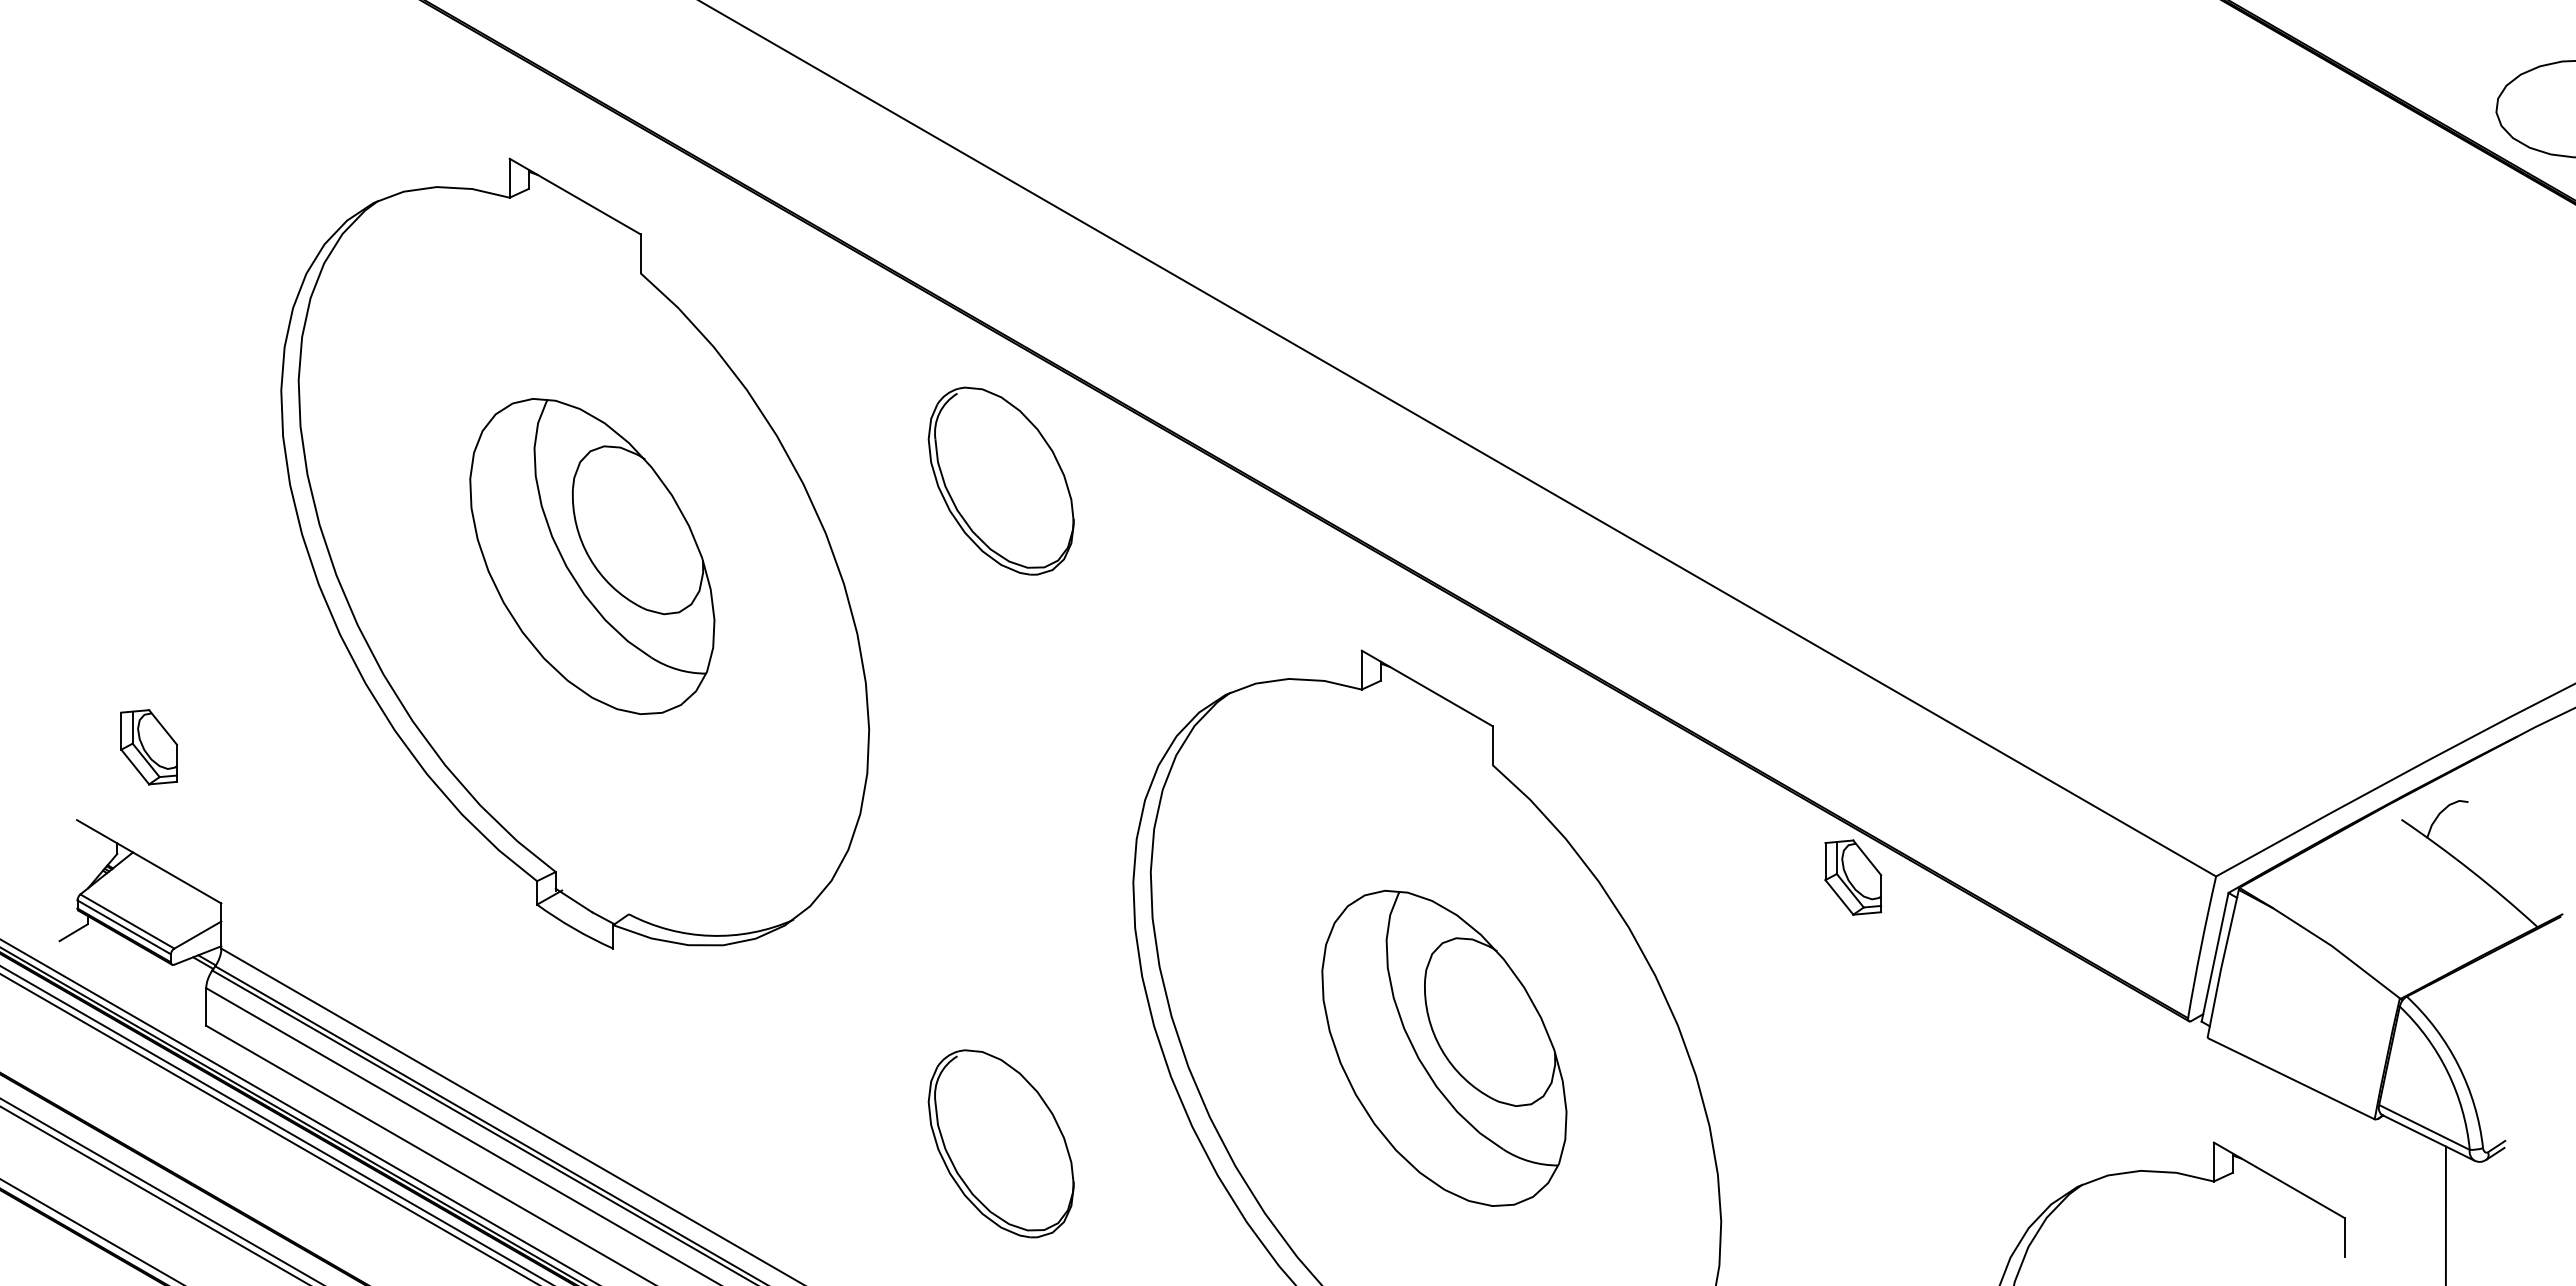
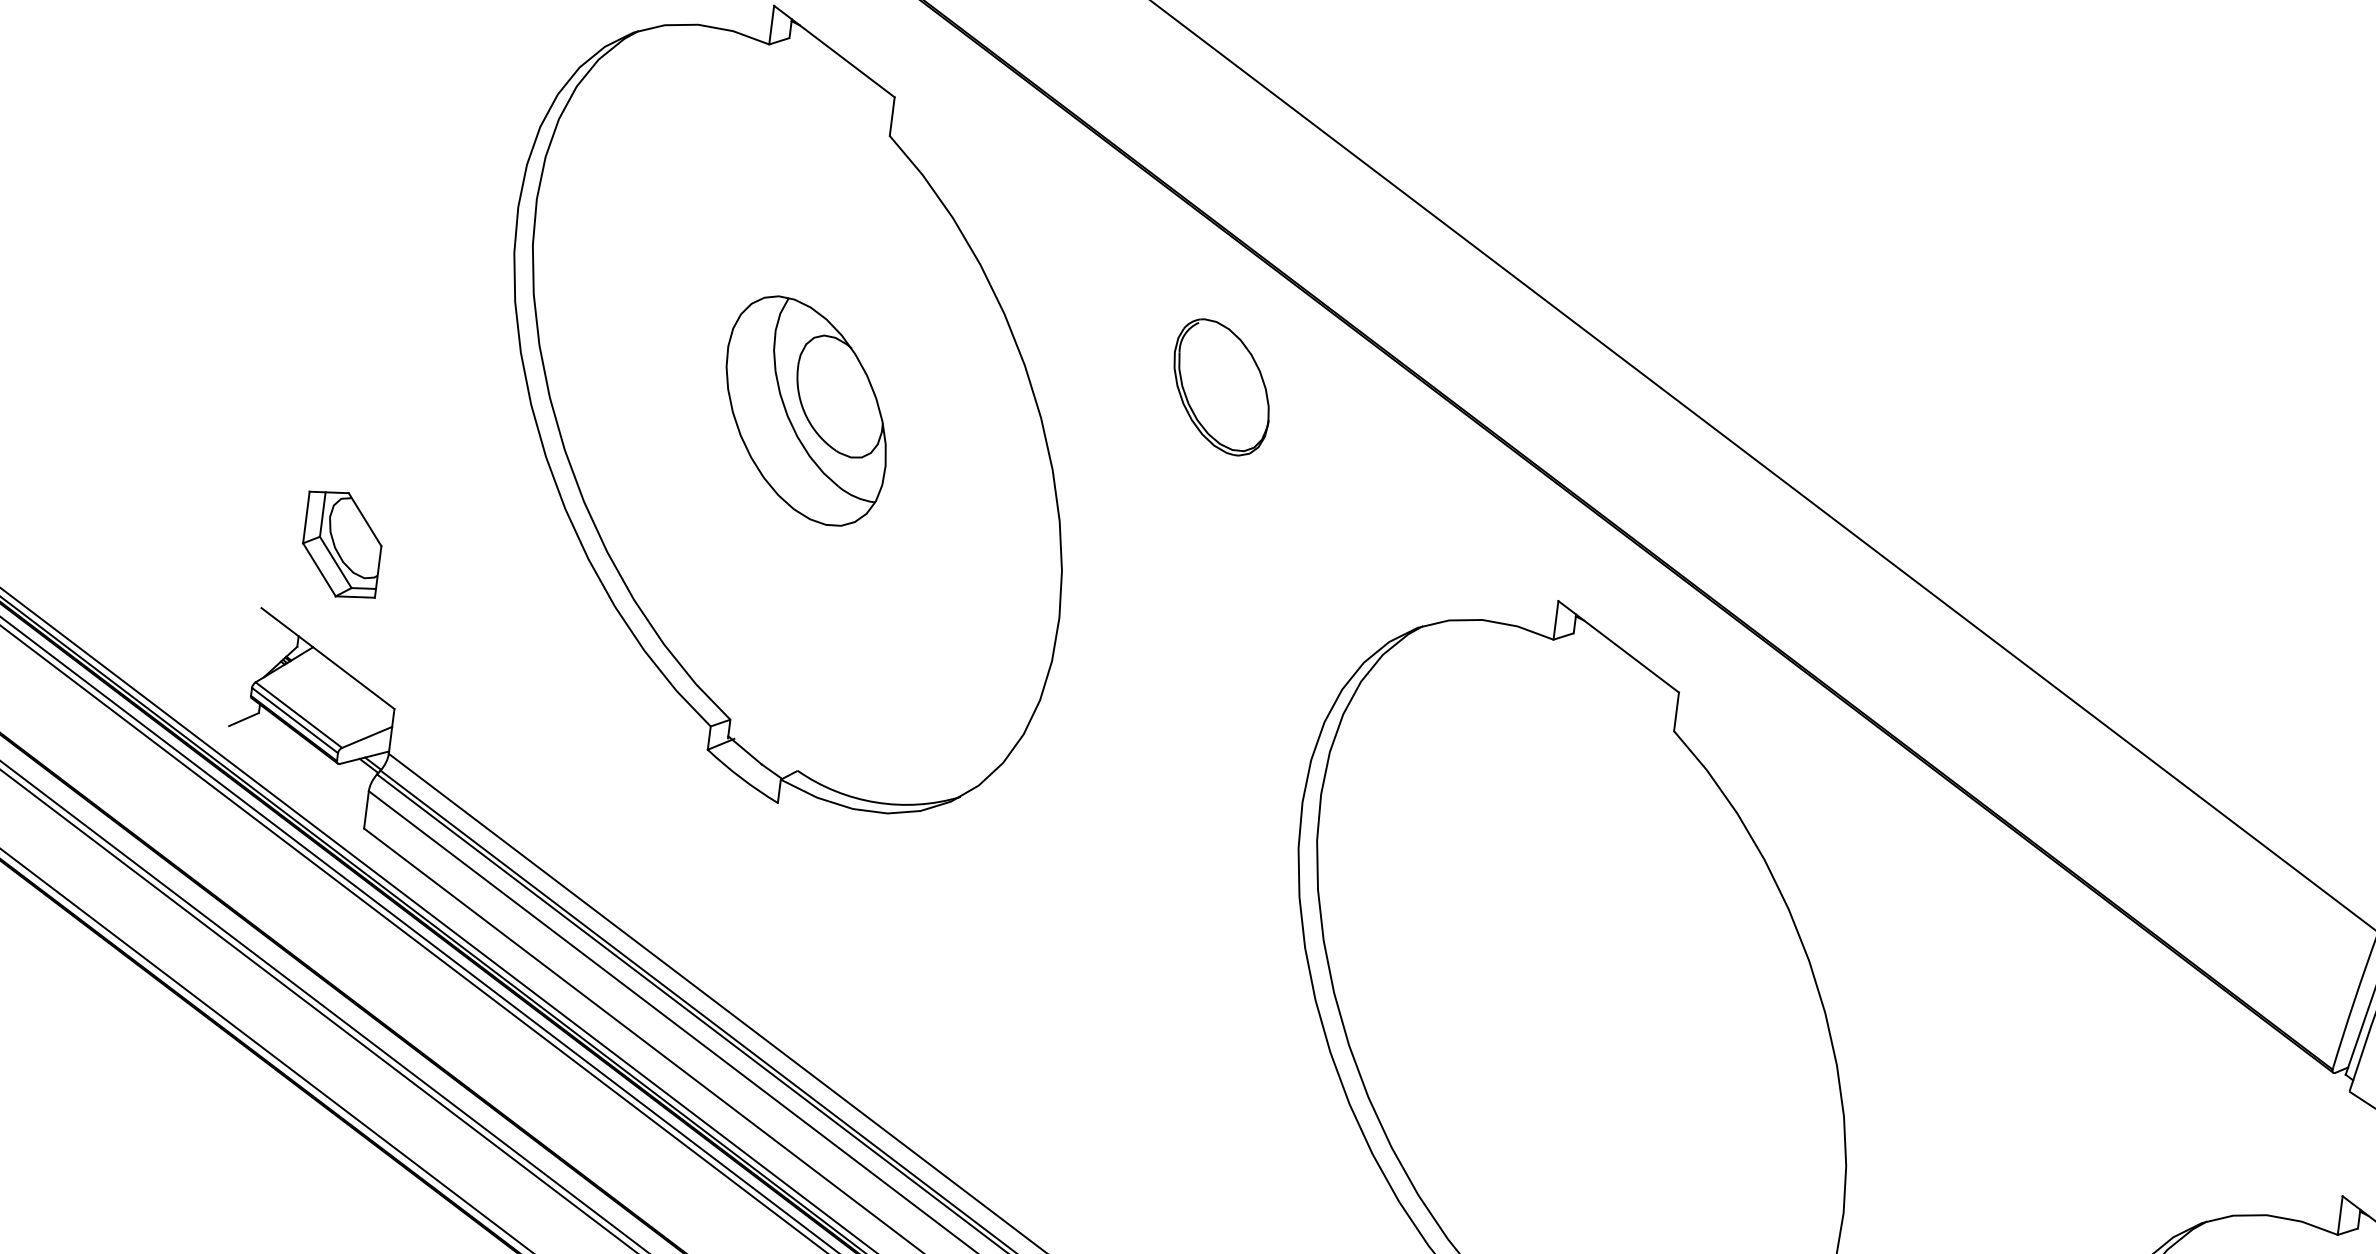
part: (1000, 480) -> (1221, 386), size x0.7
part: (592, 556) -> (806, 411), size x0.7
part: (149, 747) -> (342, 545), size x1.4
part: (1853, 877) -> (2018, 887), removed
part: (1444, 1047) -> (1590, 1005), removed
part: (1000, 1143) -> (1137, 1045), removed

